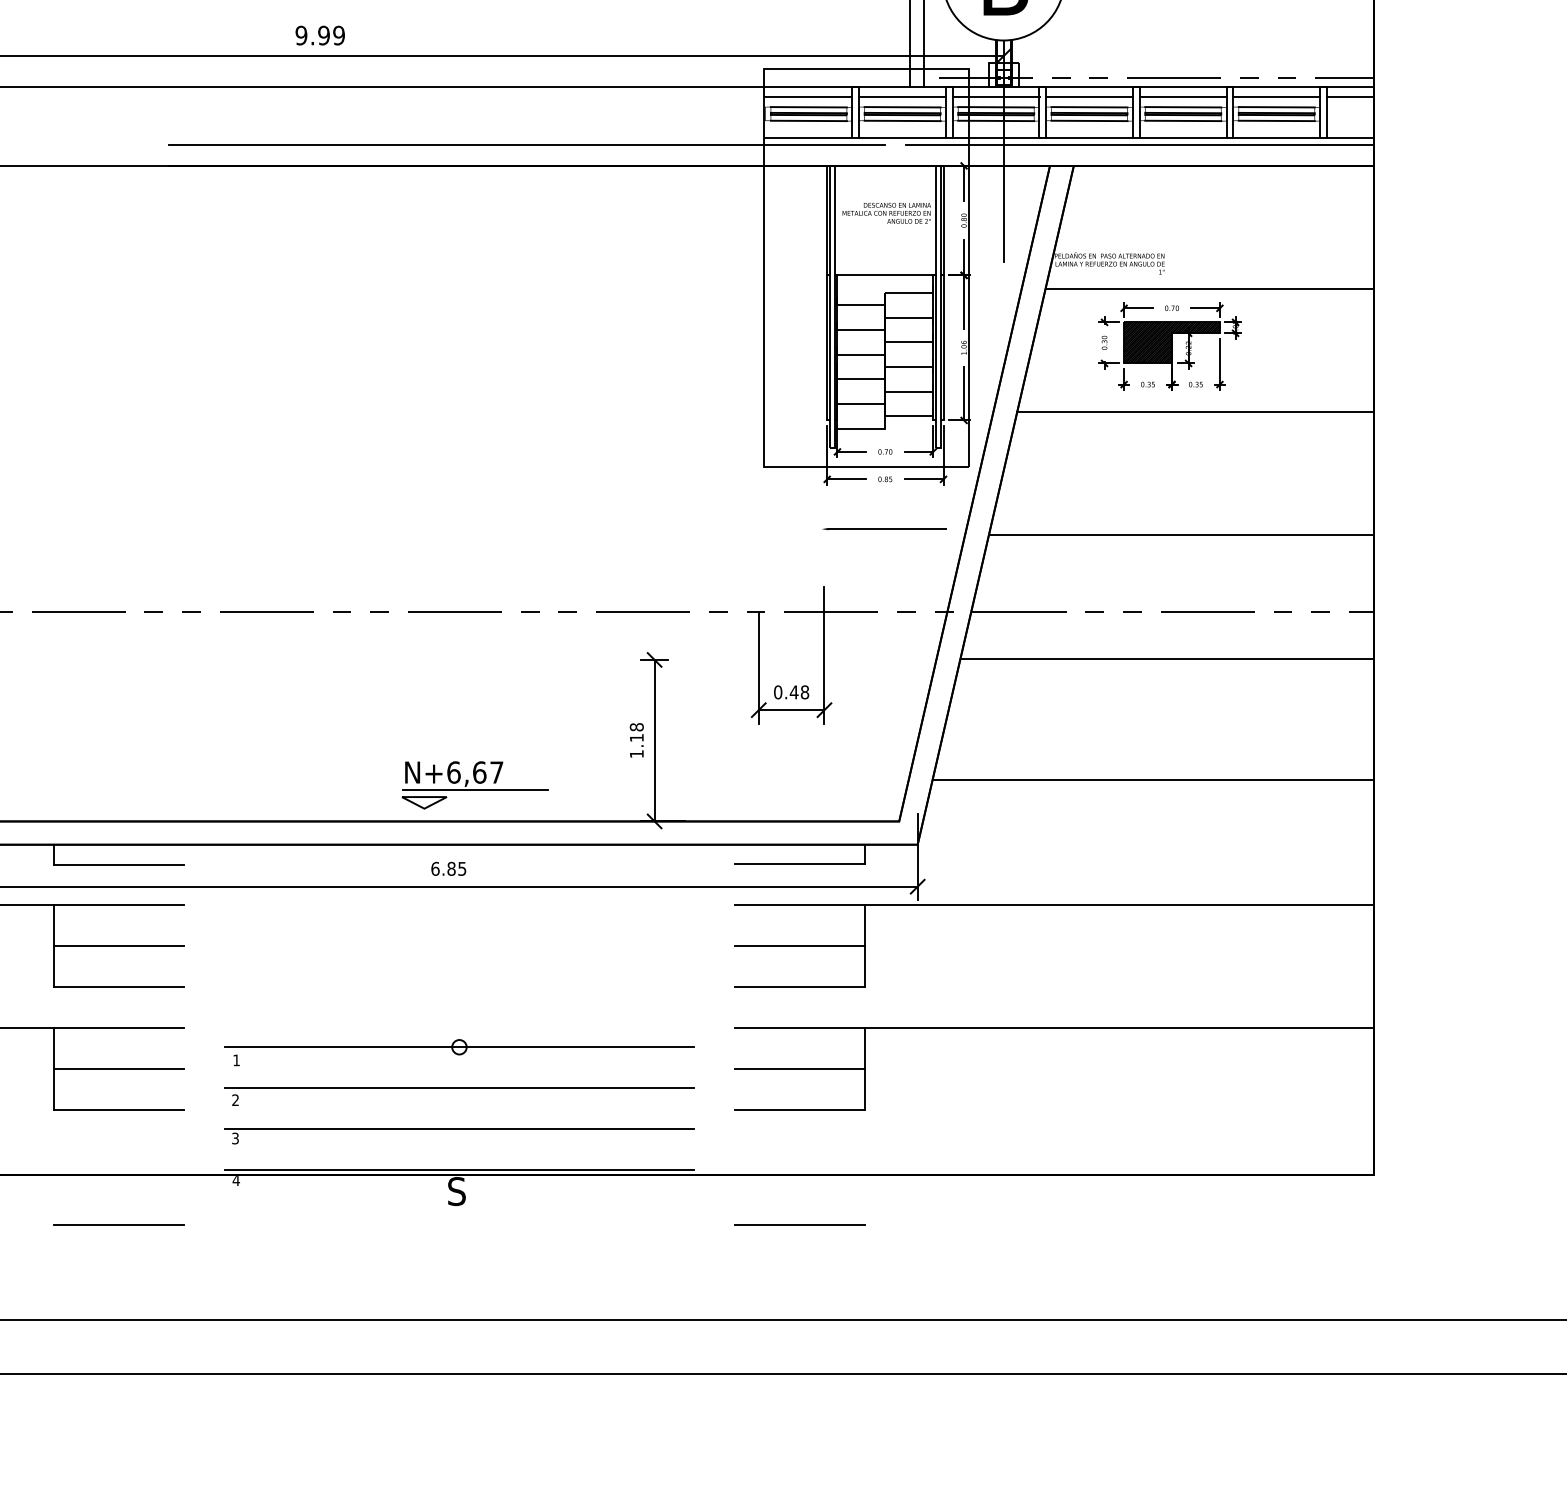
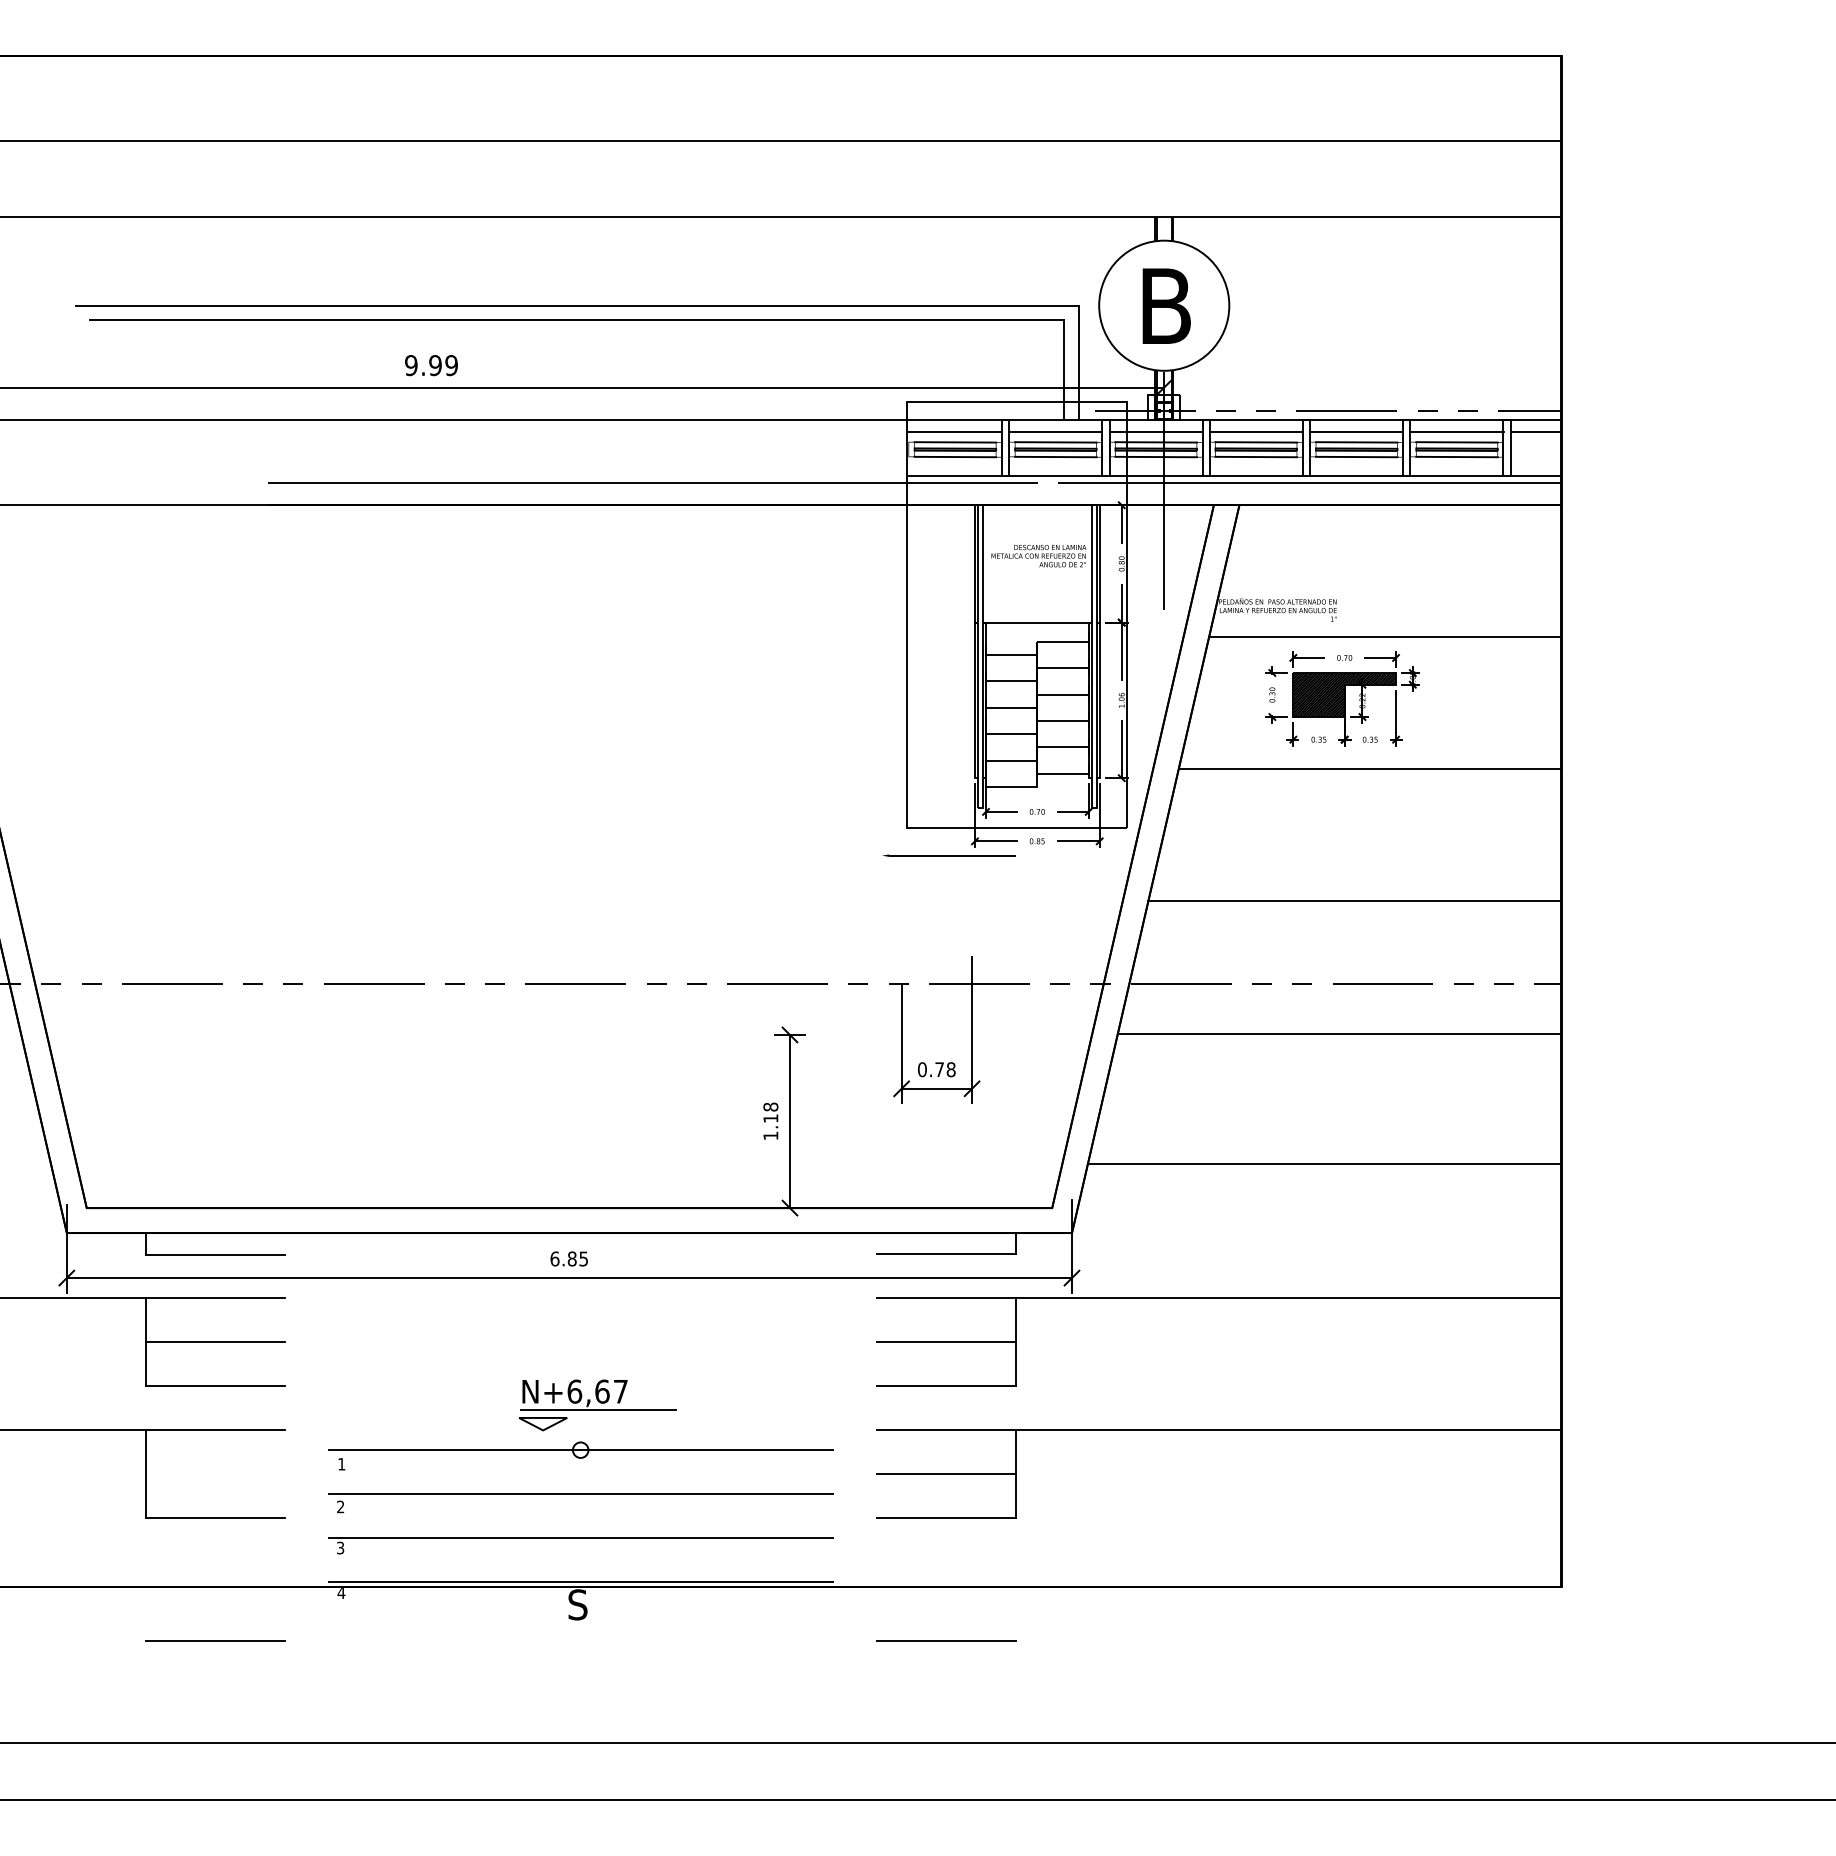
line: (883, 528) -> (948, 855), moved
text: (794, 692) -> (939, 1069), 0.48 -> 0.78
part: (475, 785) -> (597, 1405), moved
line: (118, 1068) -> (215, 1473), removed

